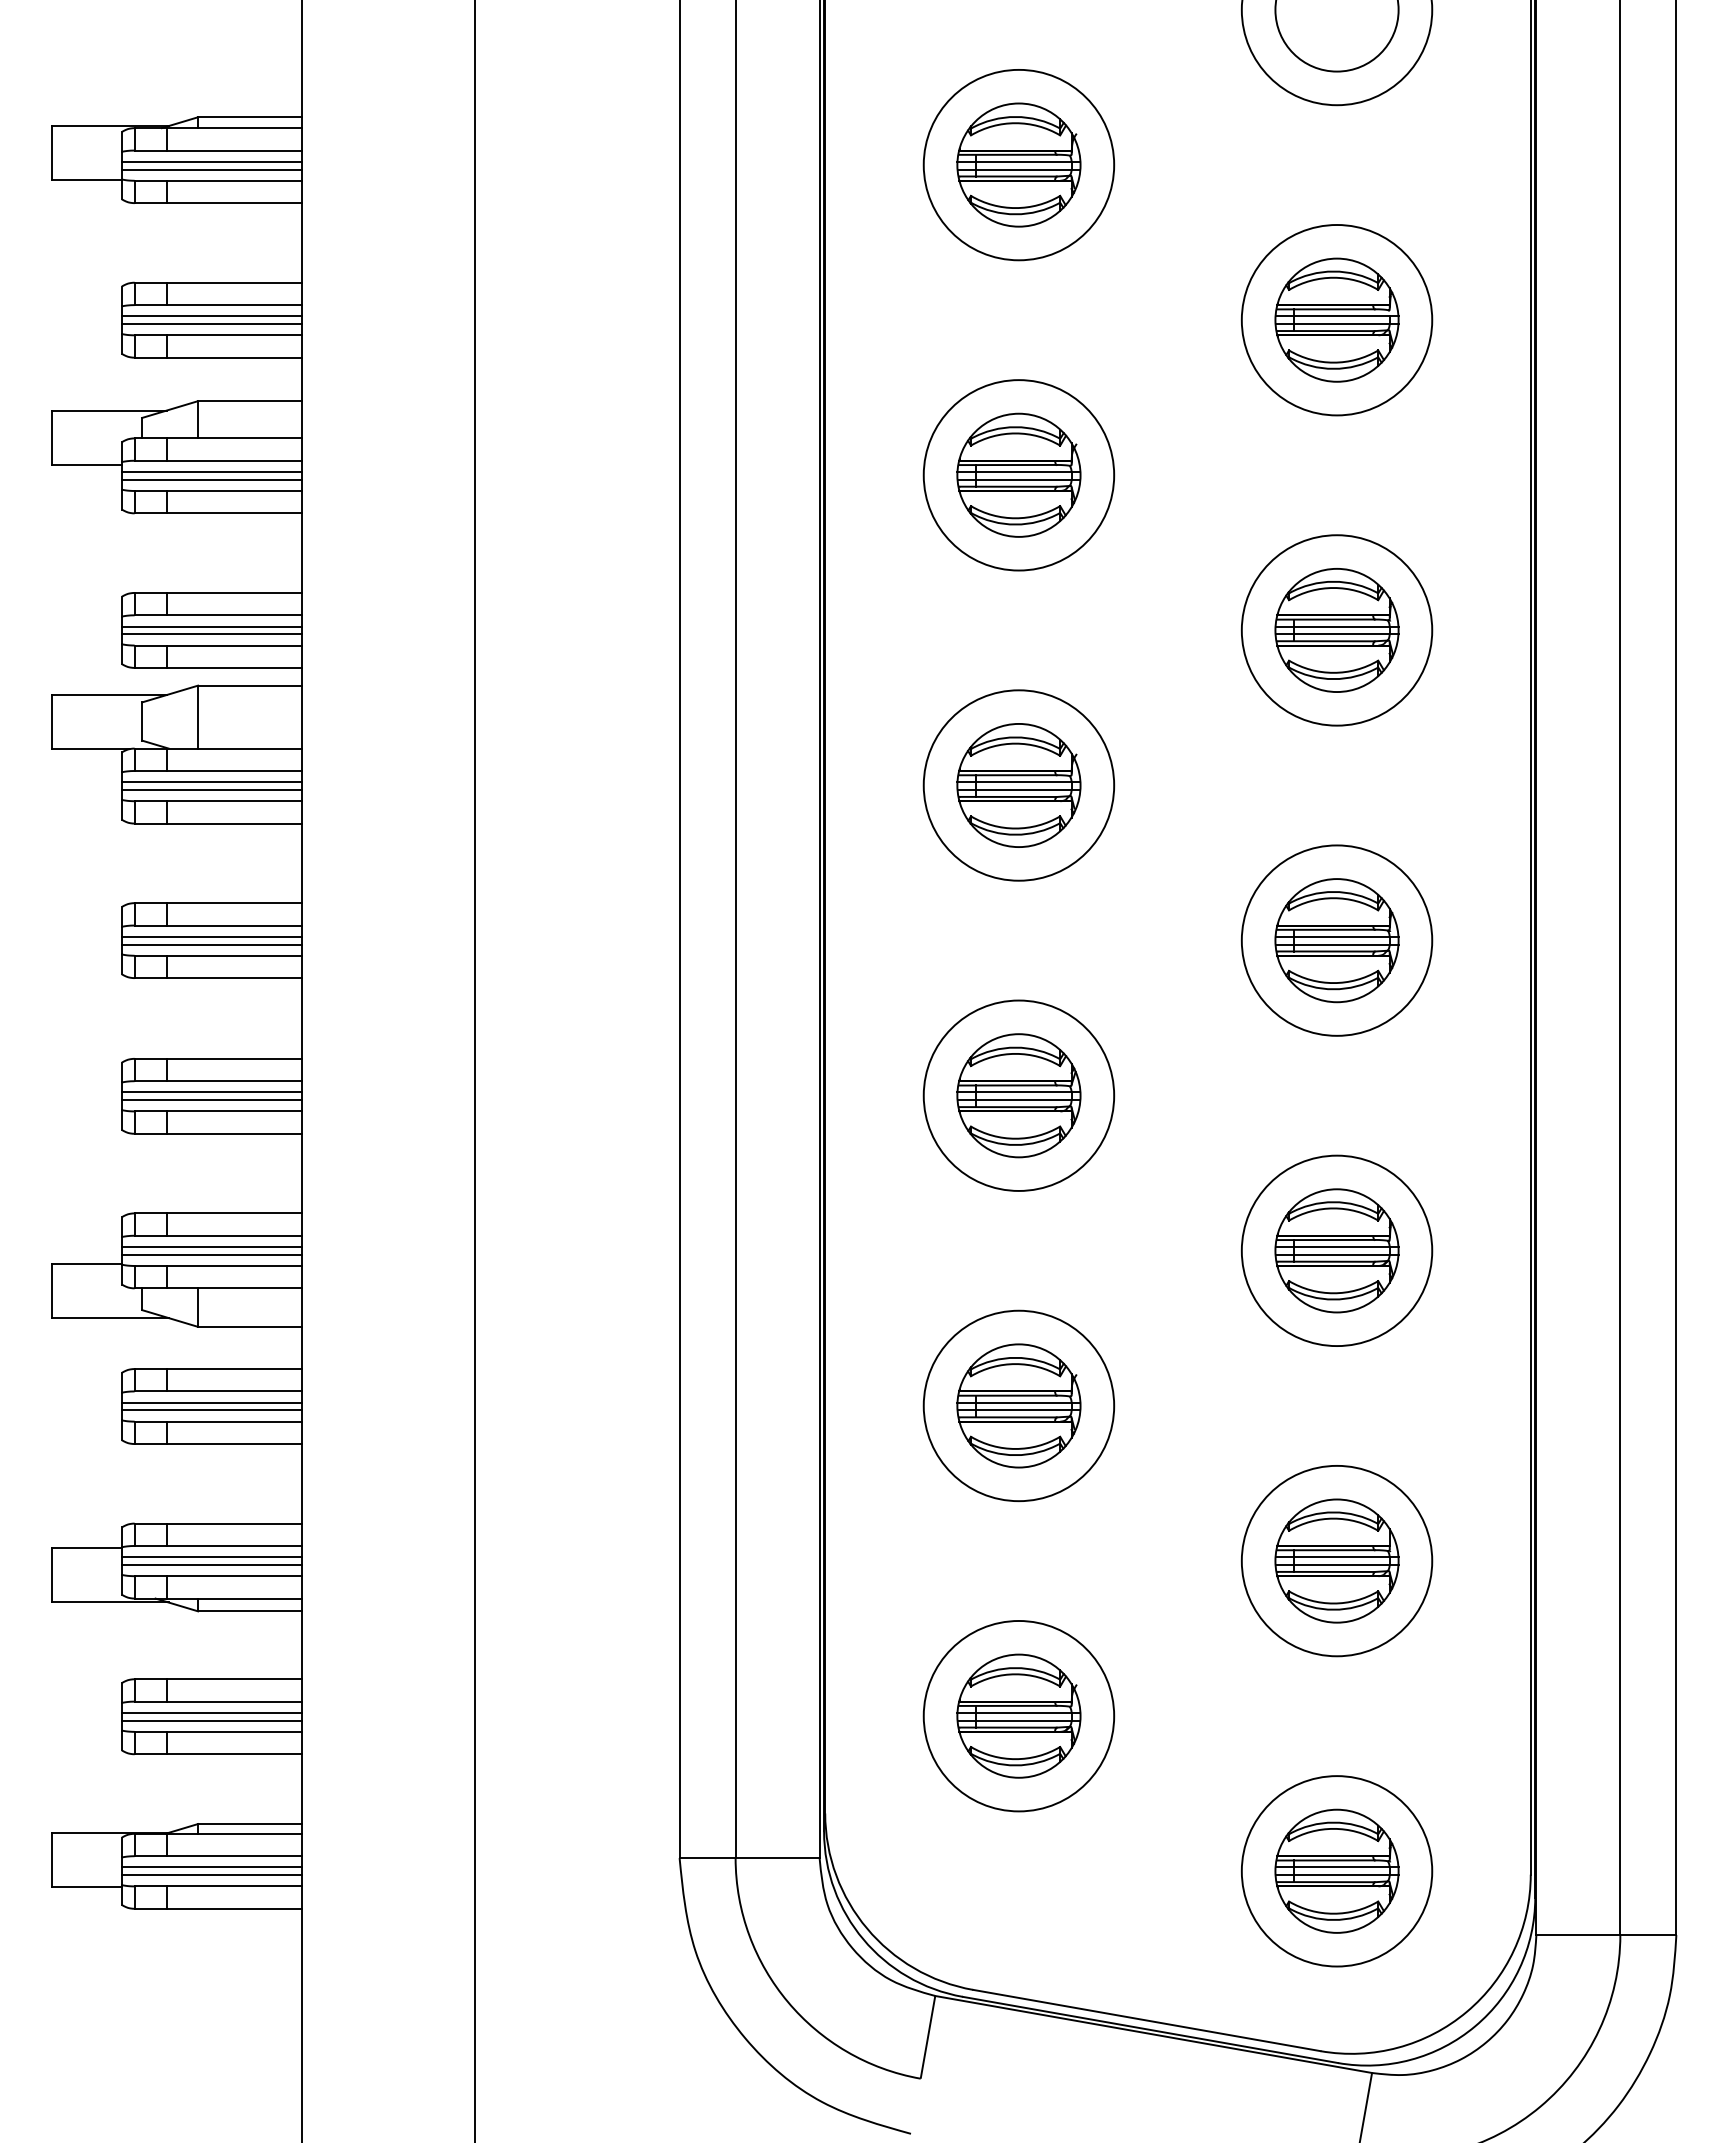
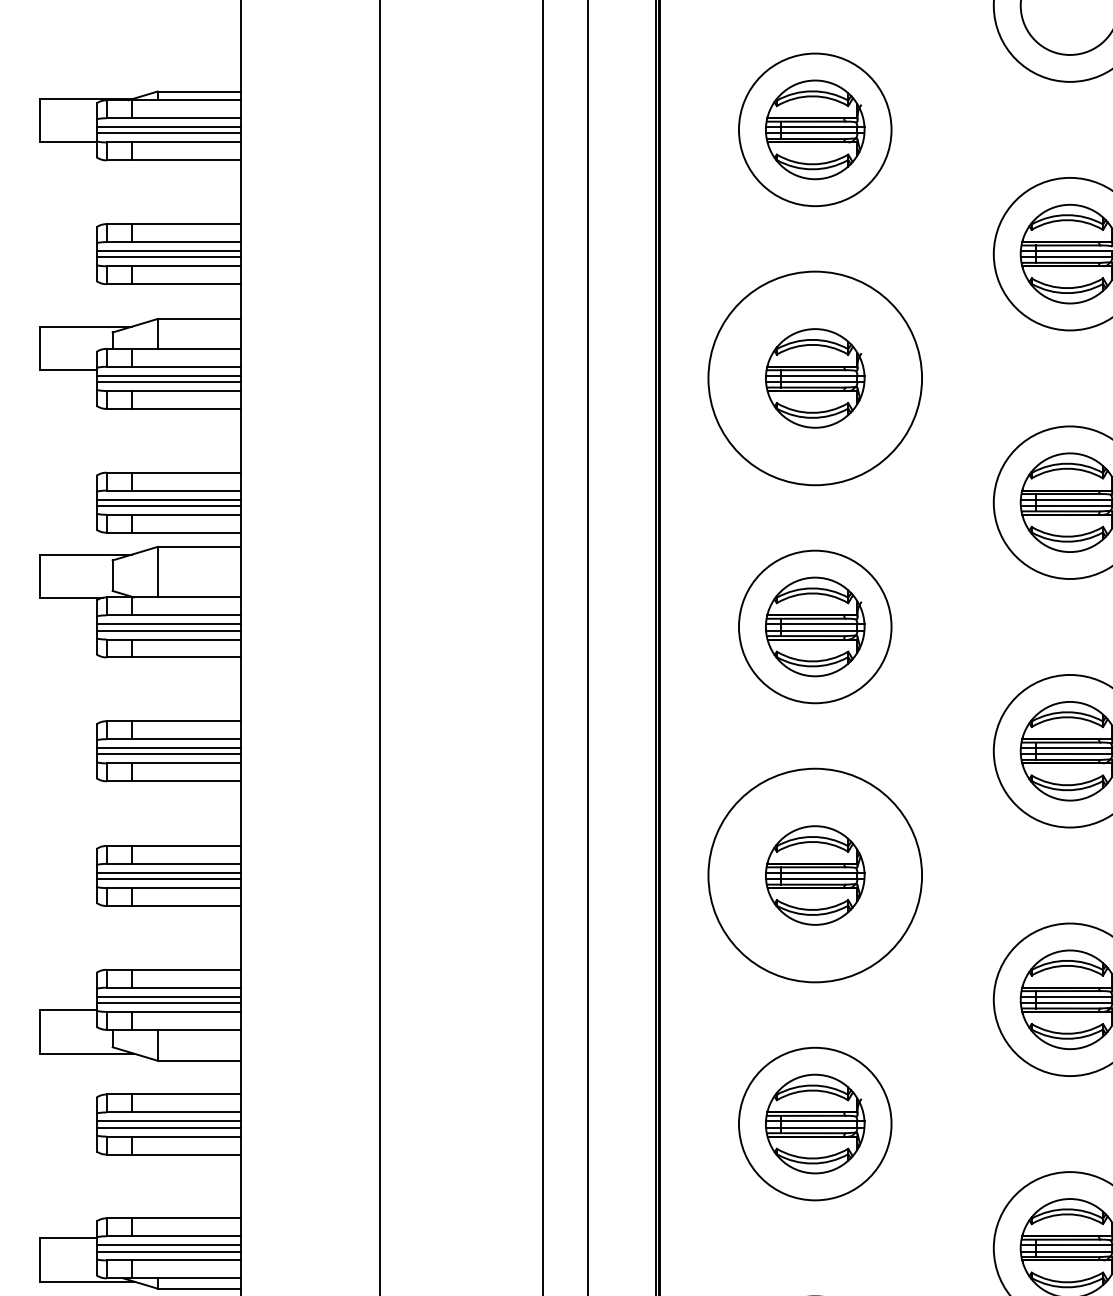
circle: (1018, 475) -> (814, 378), size x1.4
circle: (1018, 1095) -> (814, 875), size x1.4

